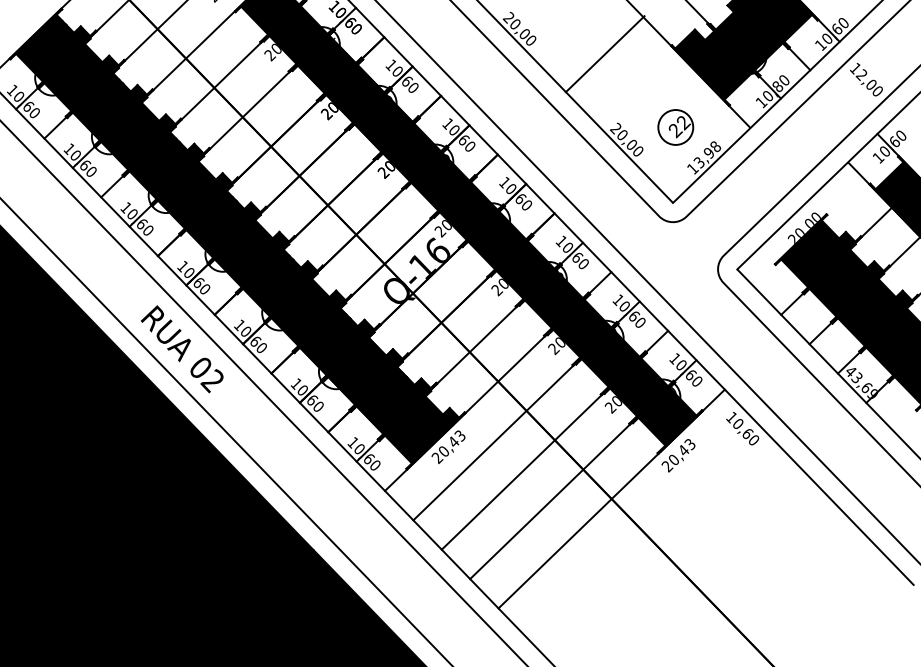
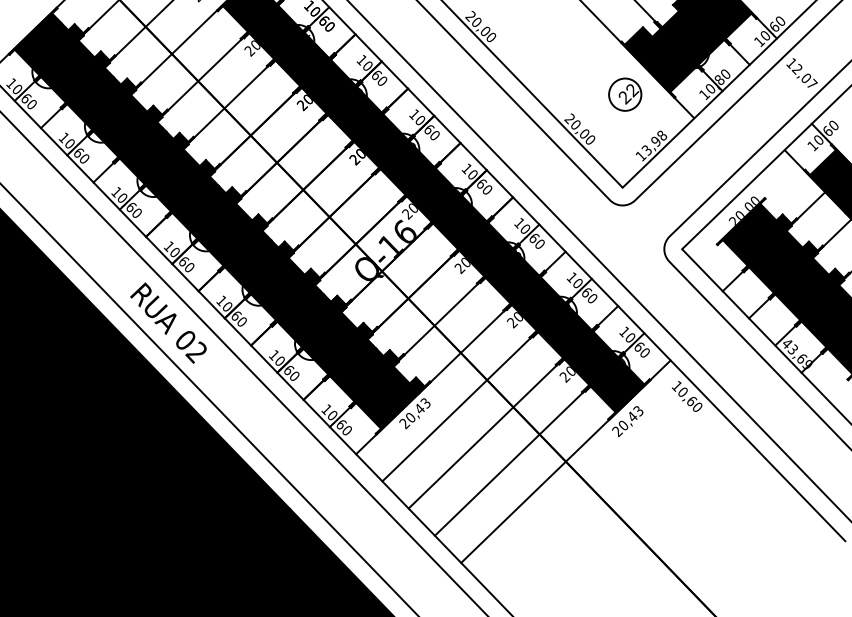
line: (604, 54) -> (559, 50), removed
text: (877, 90) -> (811, 83), 12,00 -> 12,07
part: (675, 127) -> (624, 94), moved

